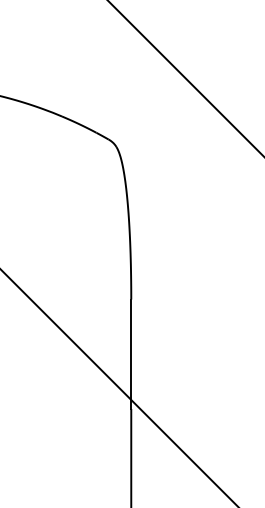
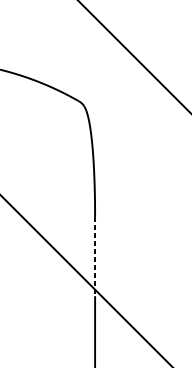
line: (131, 354) -> (95, 256), solid -> dashed

